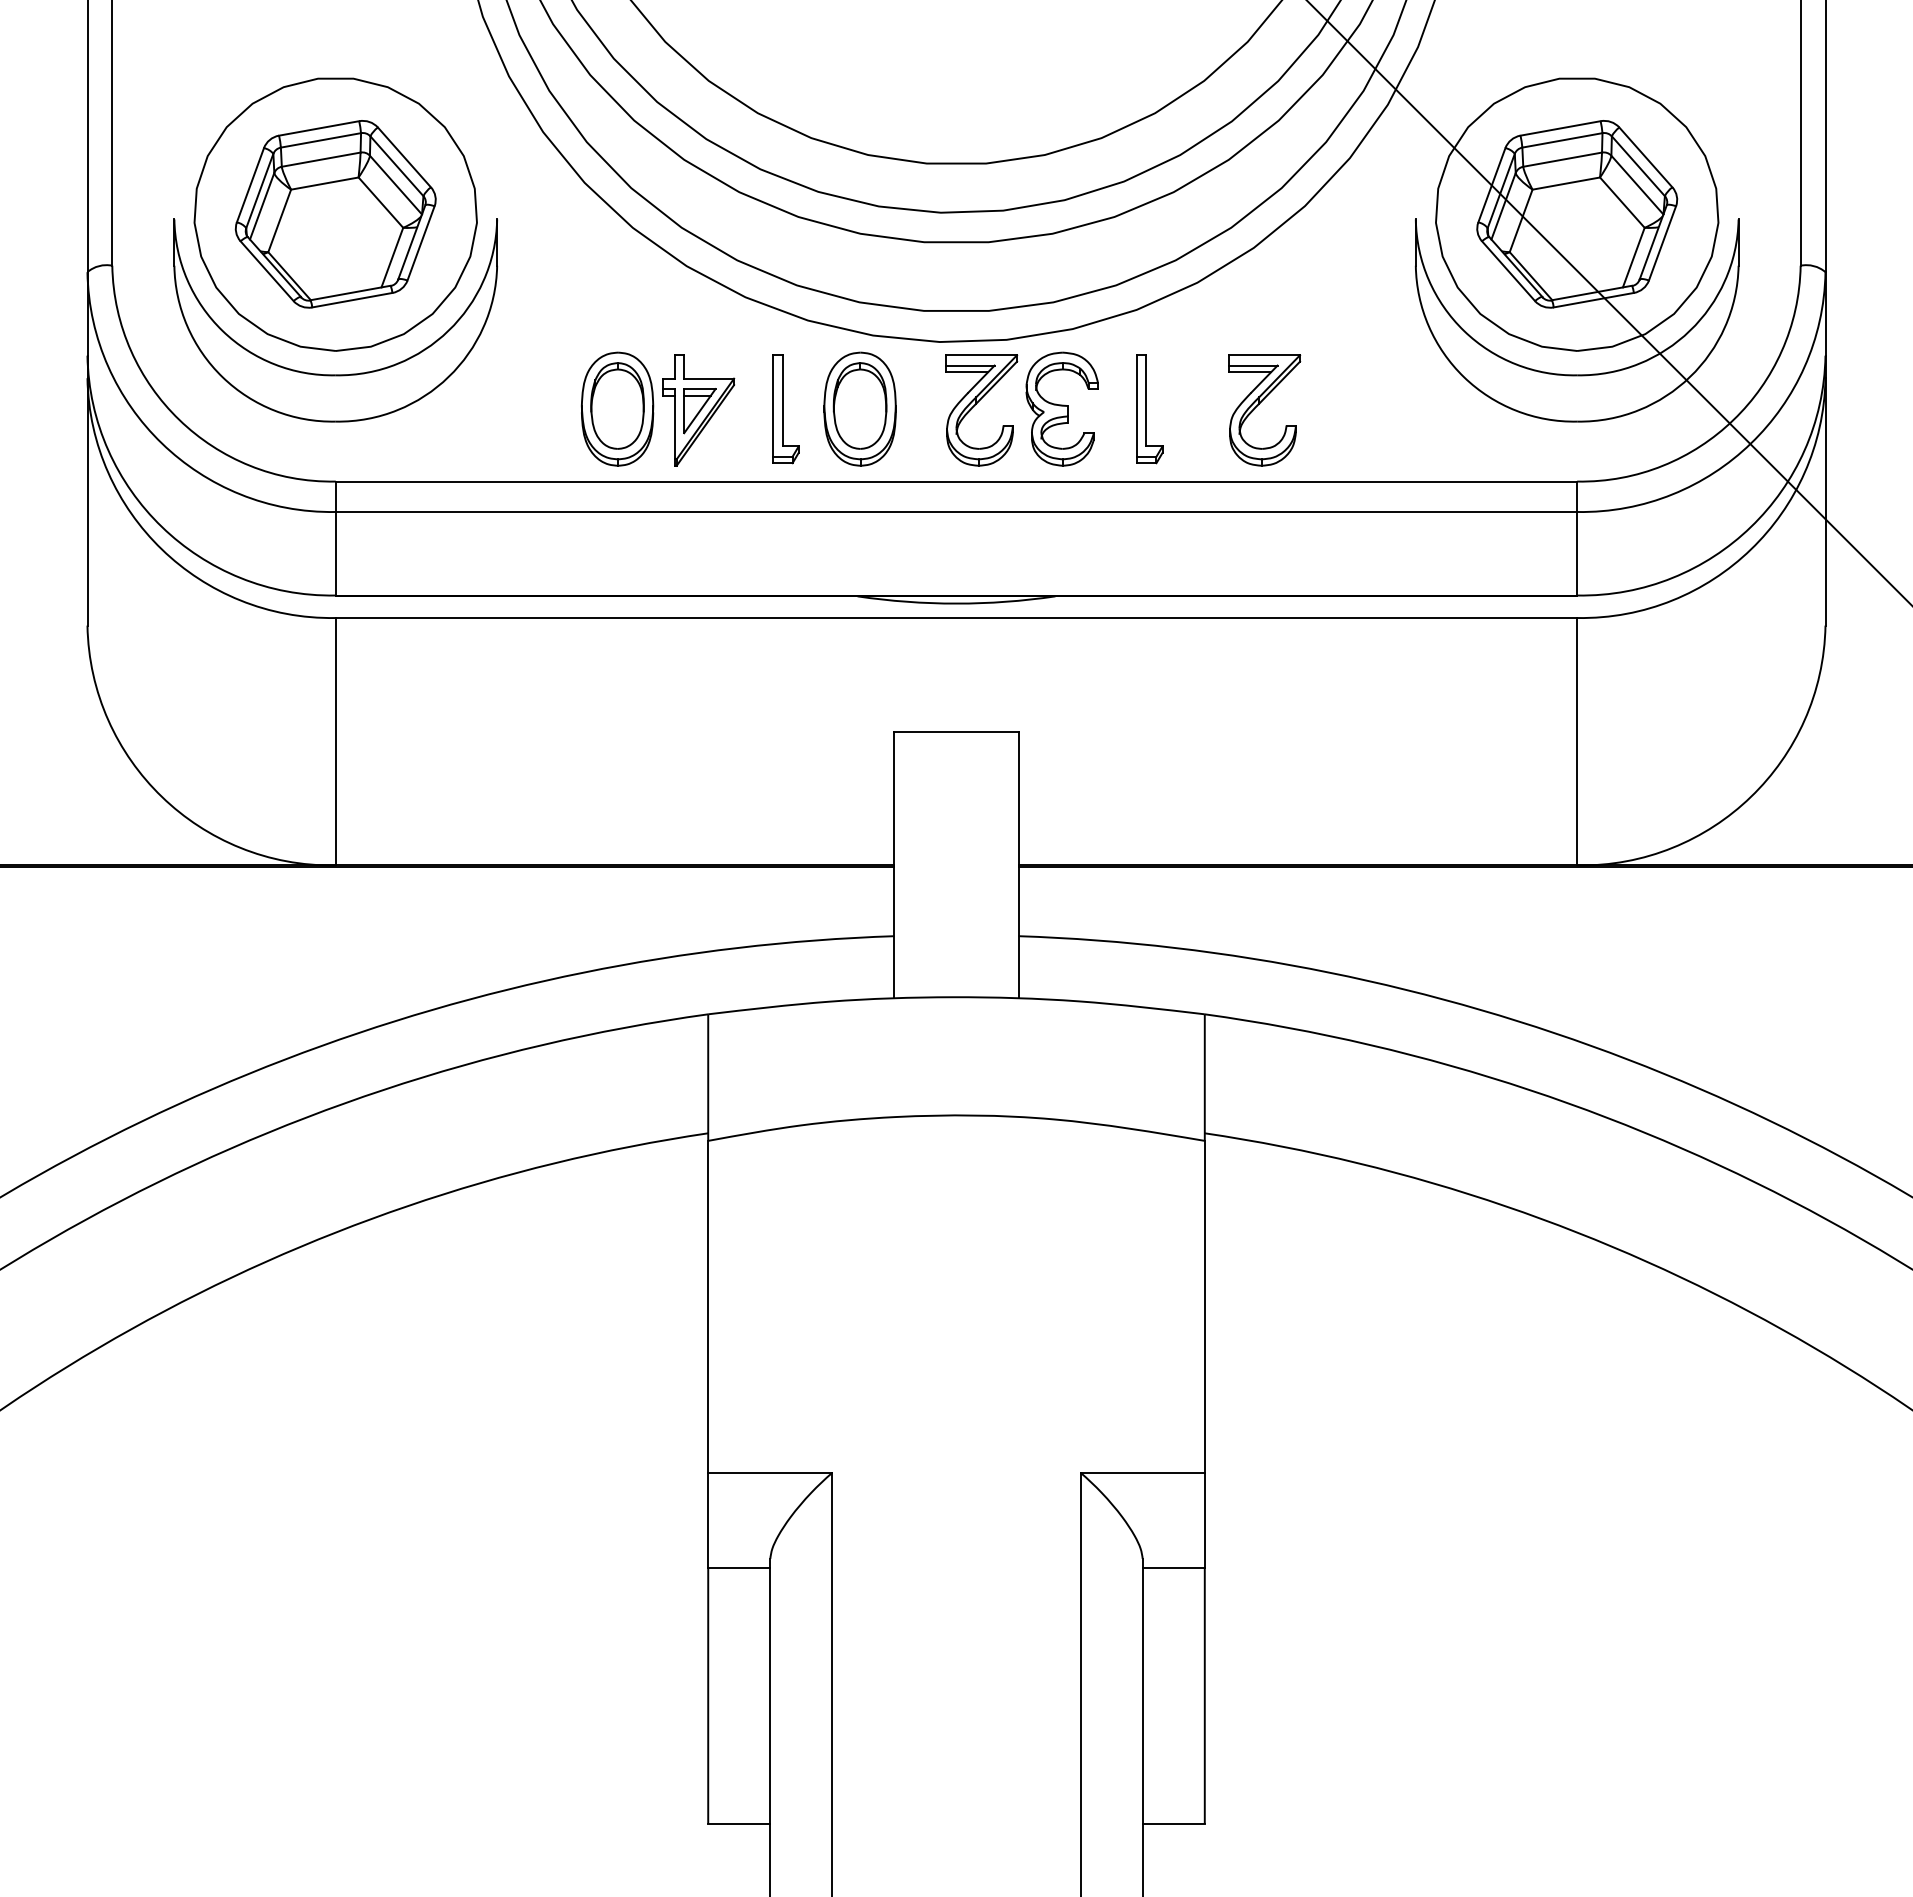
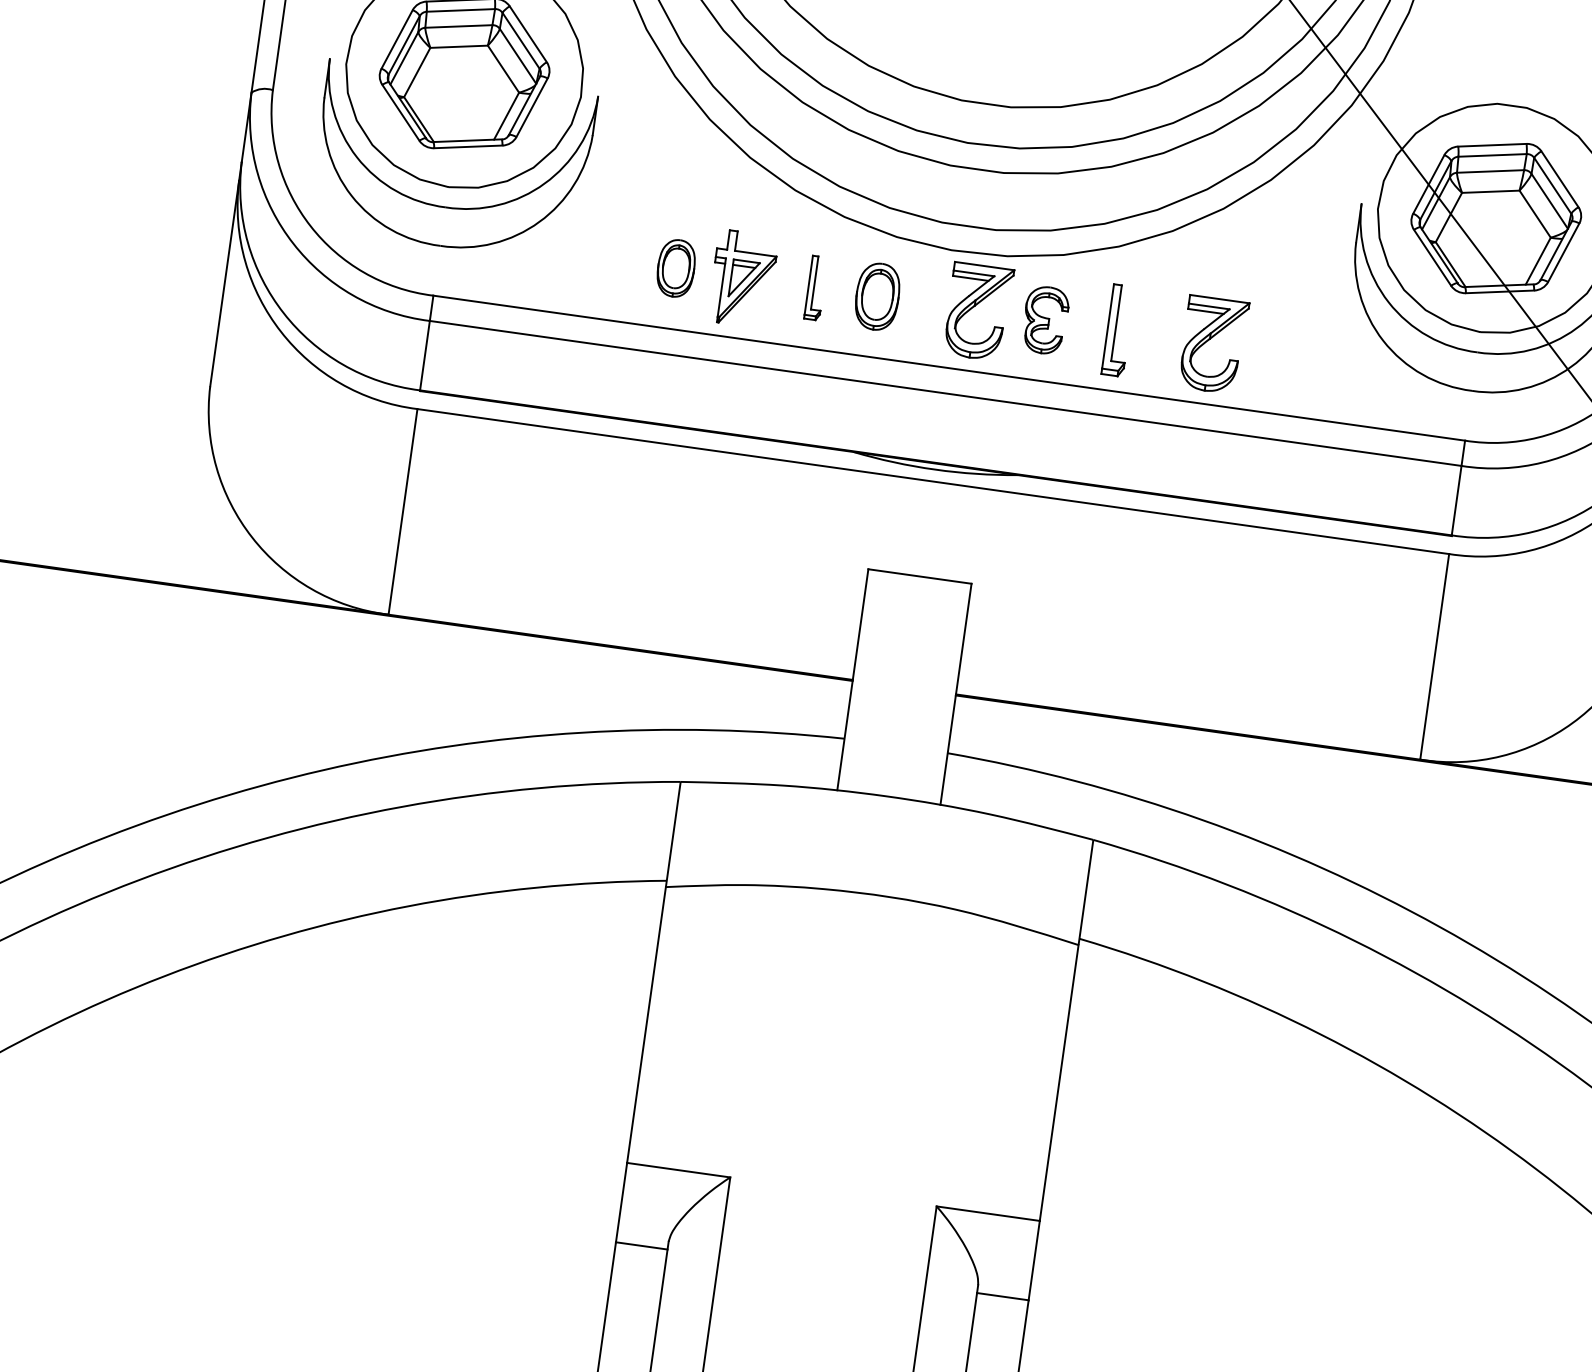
part: (617, 408) -> (676, 267), size x0.6
part: (859, 408) -> (877, 296), size x0.7
part: (1061, 408) -> (1045, 319), size x0.7
part: (785, 409) -> (815, 288), size x0.7

